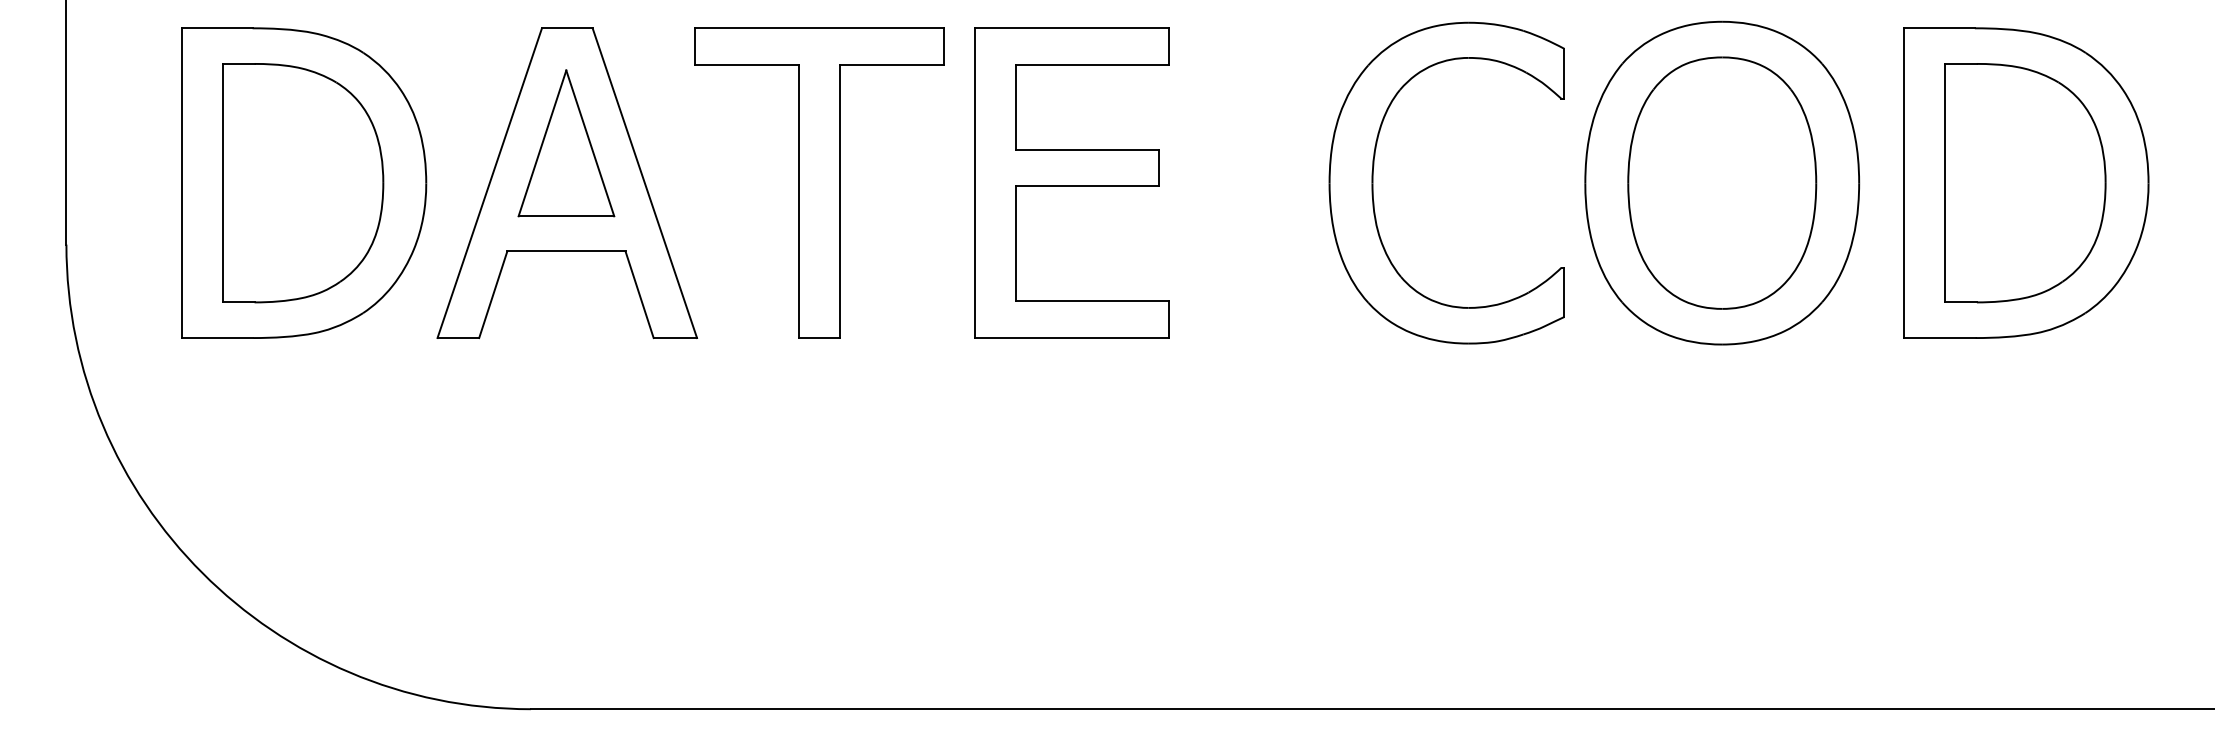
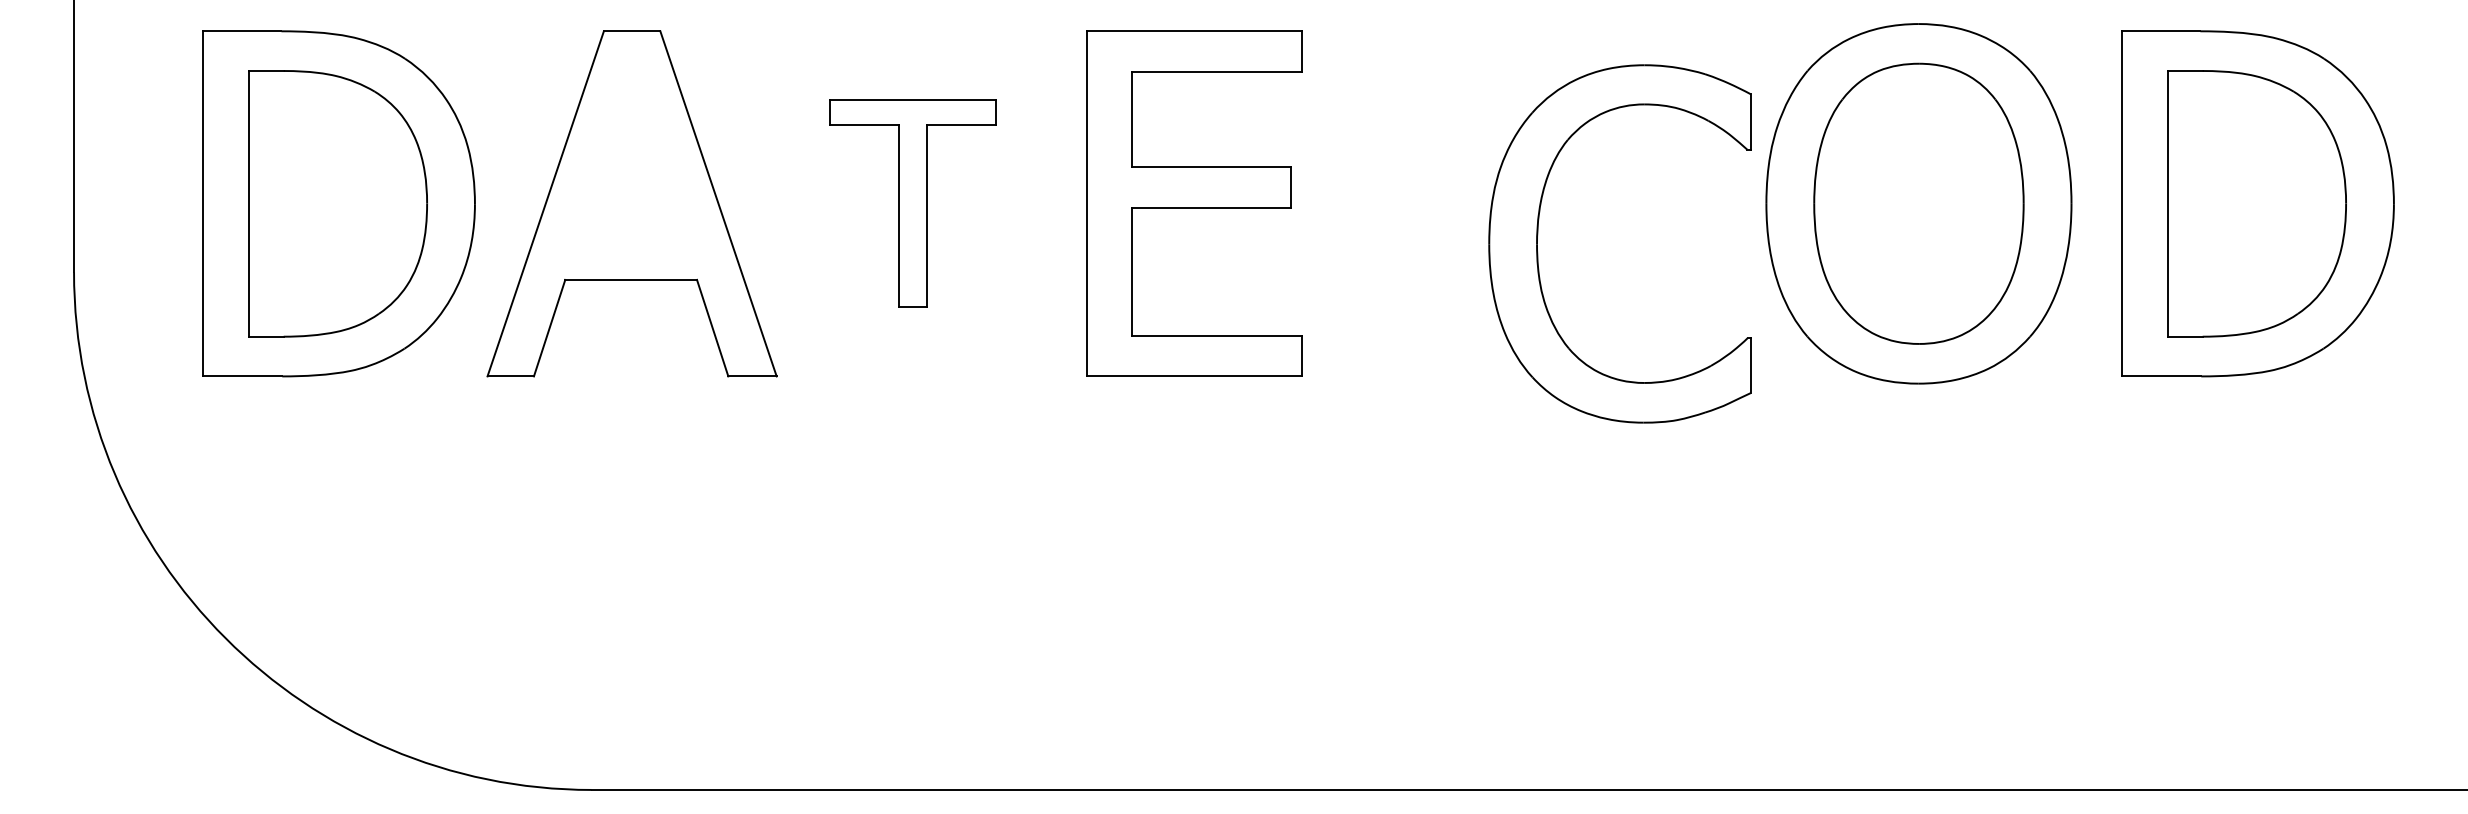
part: (566, 143) -> (631, 159), removed
part: (819, 182) -> (913, 203), size x0.6
part: (1373, 182) -> (1538, 243), moved

